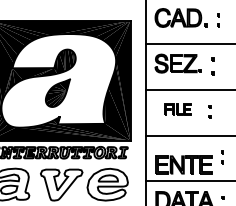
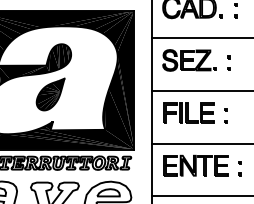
part: (212, 65) -> (228, 62), size x0.71
part: (177, 109) -> (188, 113), size x1.67
part: (183, 164) -> (195, 165), moved

